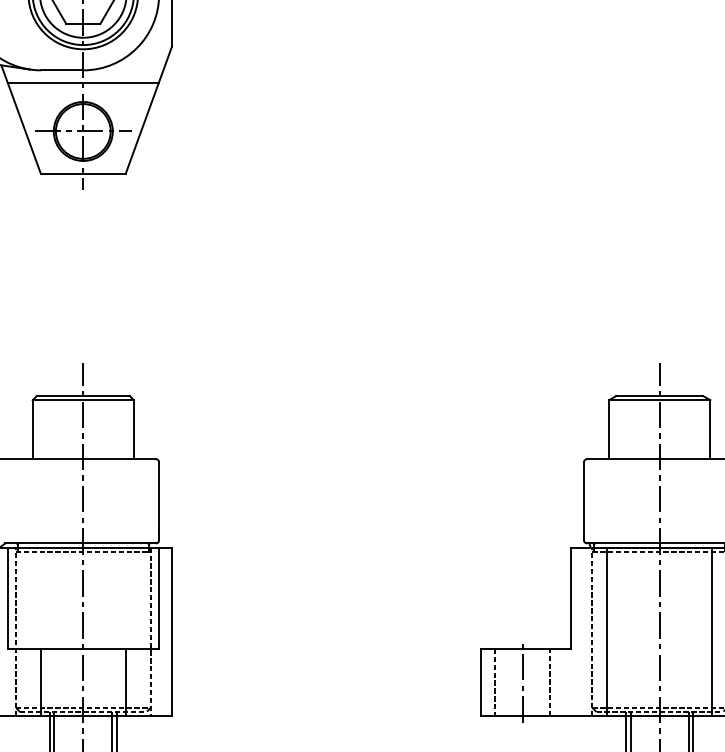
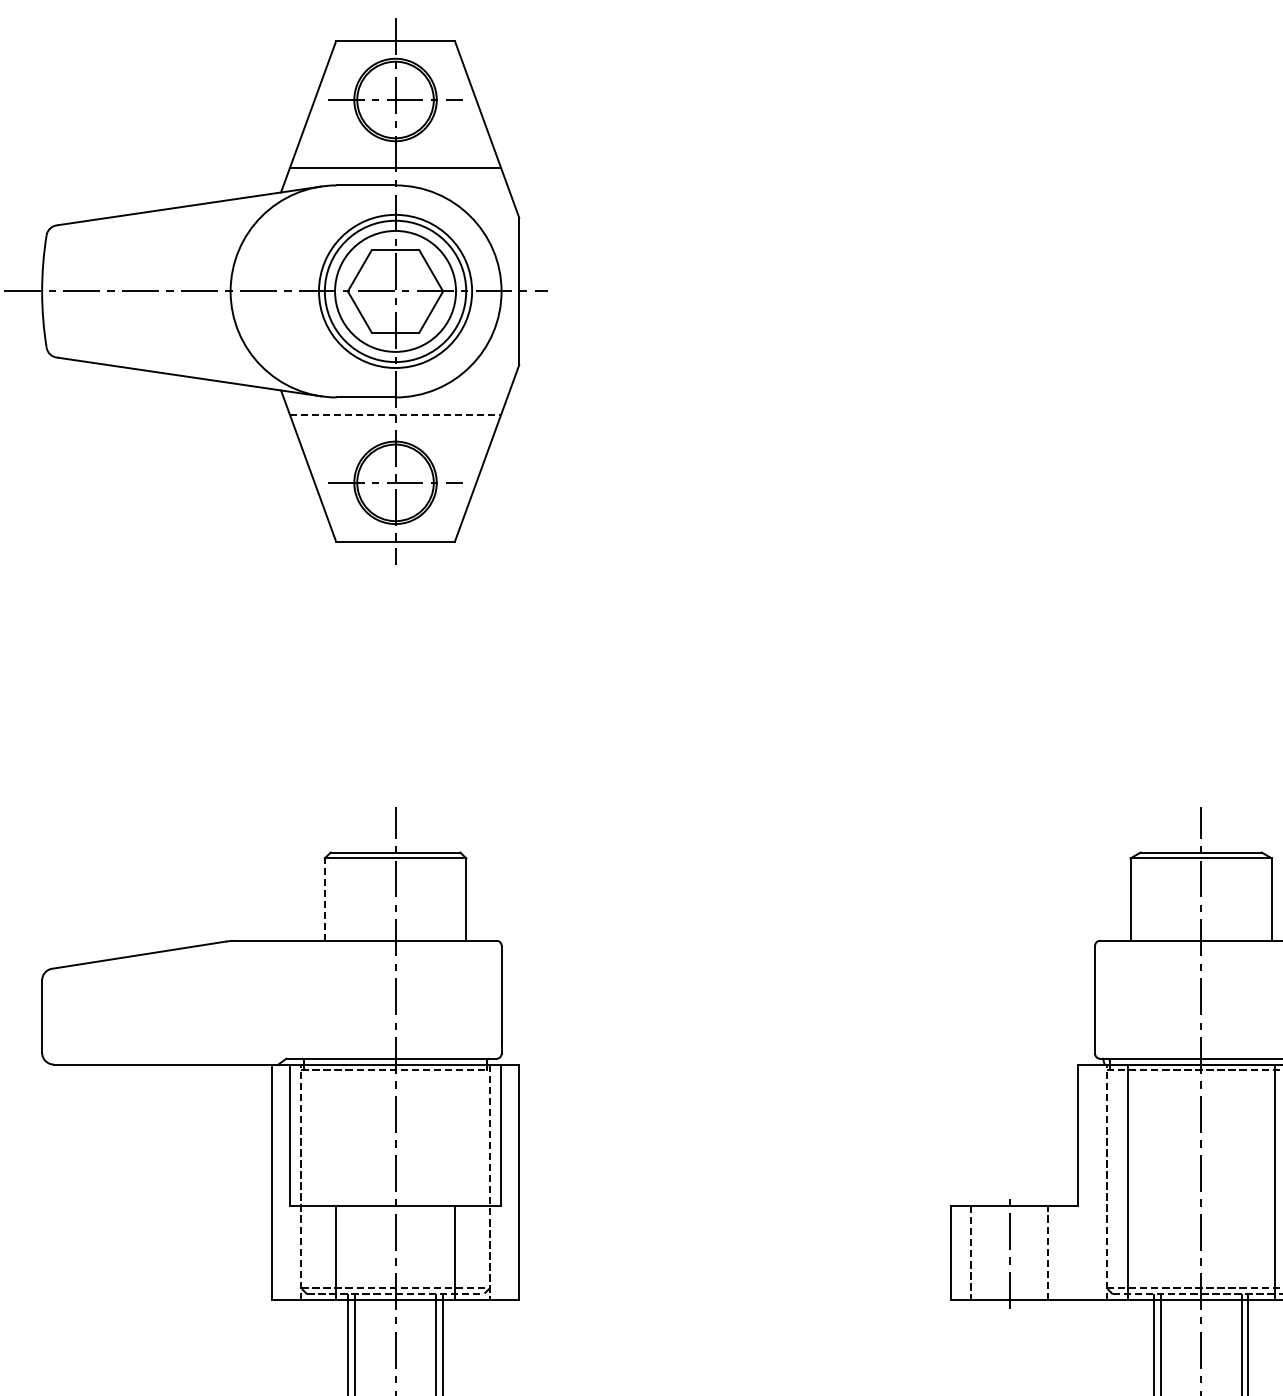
line: (83, 83) -> (396, 415), solid -> dashed
line: (32, 429) -> (324, 899), solid -> dashed

